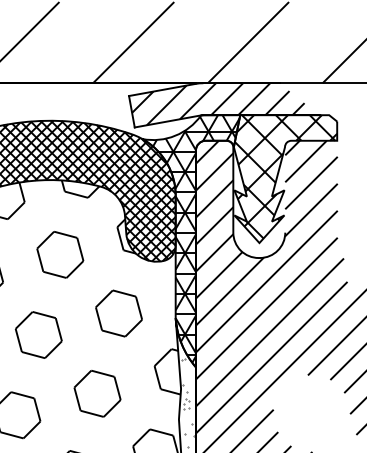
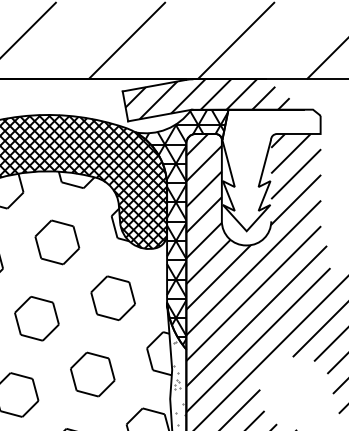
hatch: (285, 176) -> (271, 167), removed

